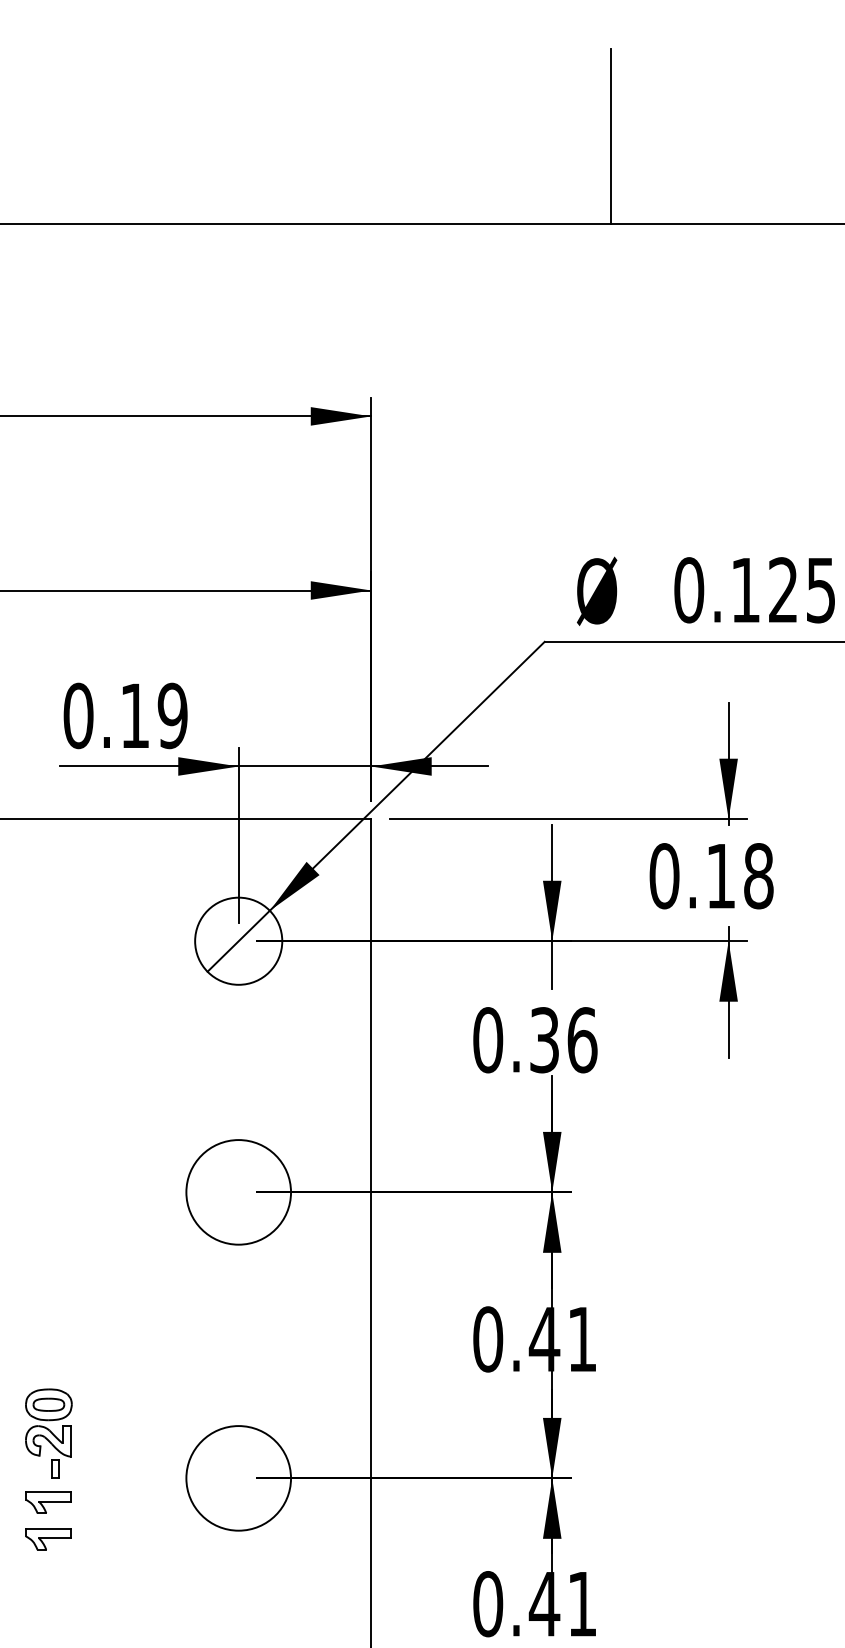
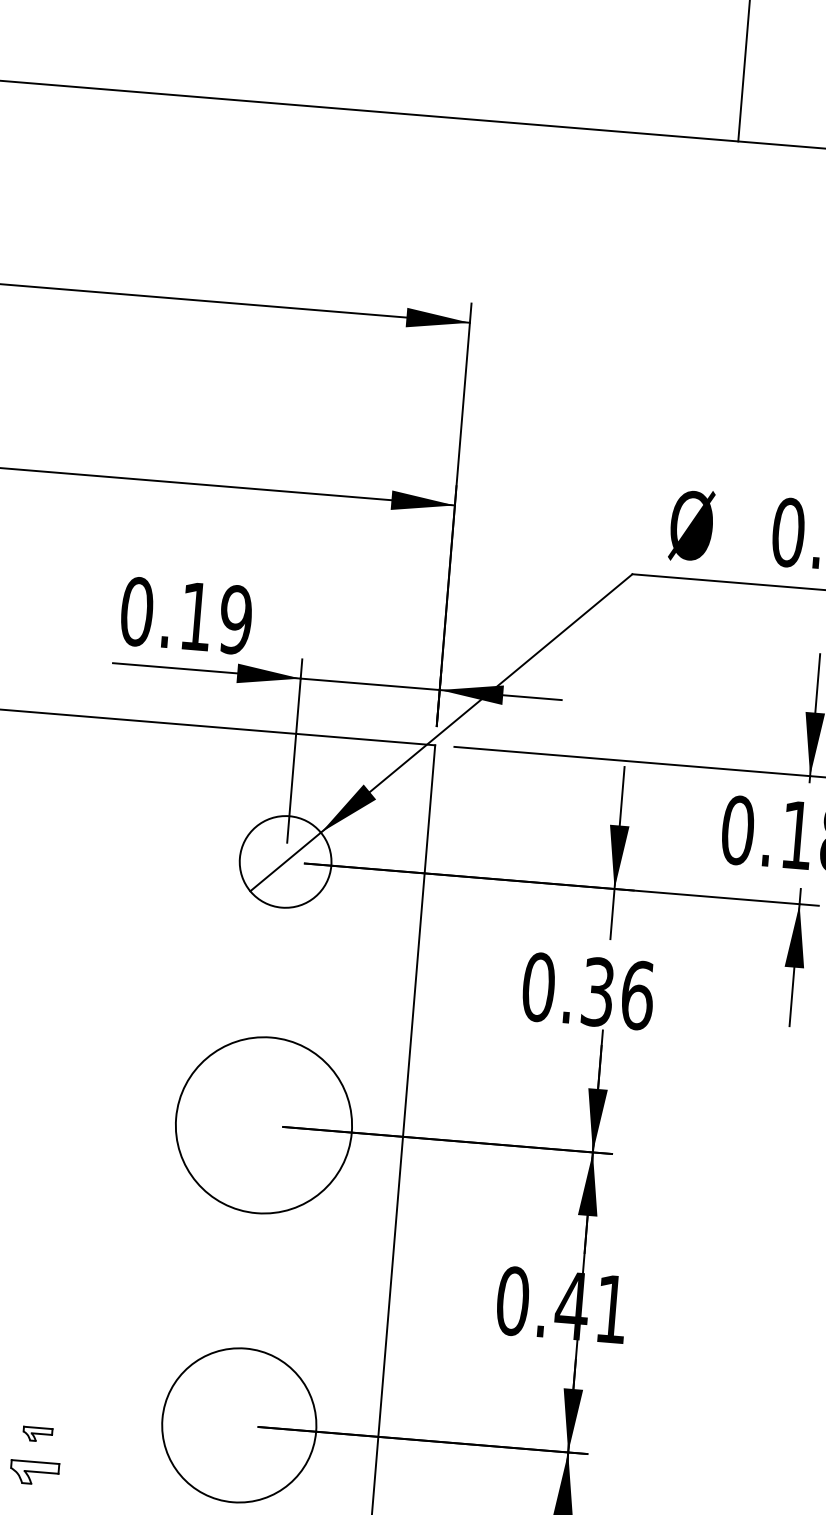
circle: (238, 1192) -> (263, 1125), size x1.6
part: (48, 1433) -> (43, 1361), removed
circle: (238, 1478) -> (239, 1425), size x1.4
part: (48, 1502) -> (37, 1434), size x0.6

